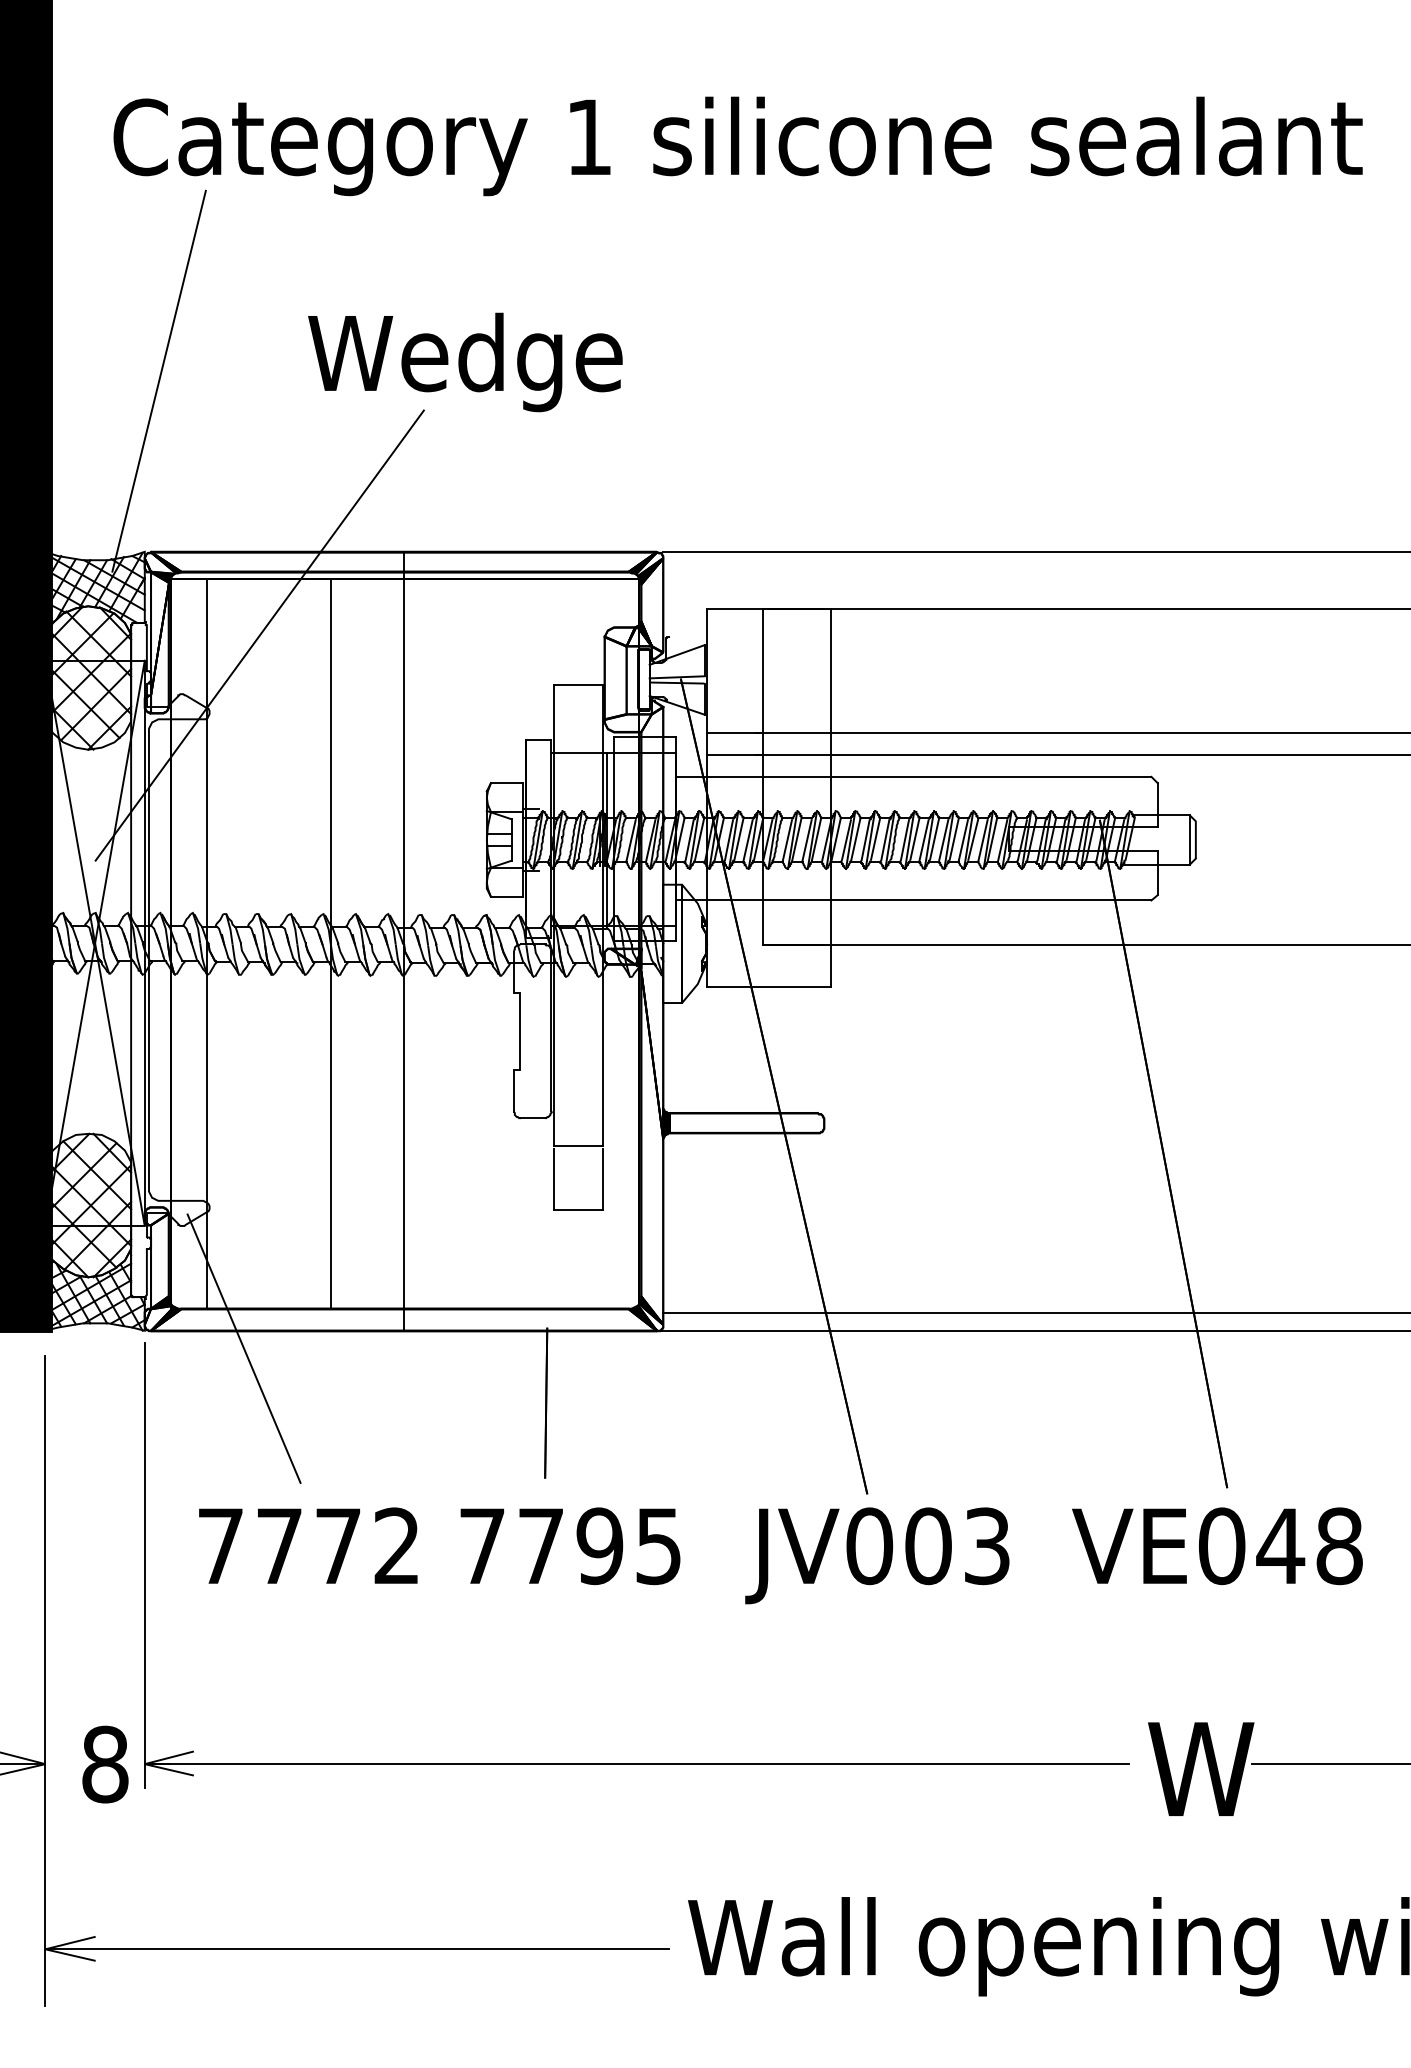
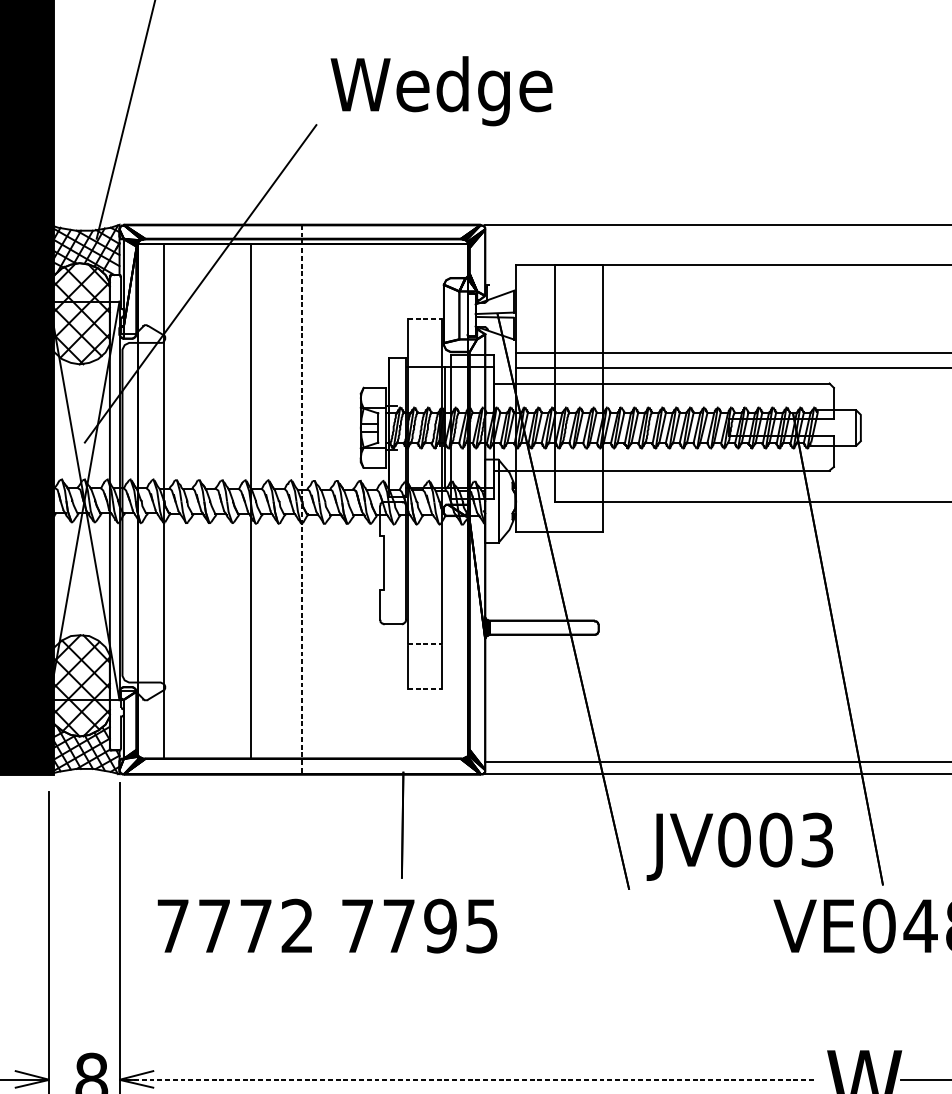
text: (465, 362) -> (441, 91), moved
line: (578, 684) -> (425, 318), solid -> dashed
line: (404, 941) -> (302, 499), solid -> dashed
line: (578, 1146) -> (425, 644), solid -> dashed
line: (578, 1210) -> (425, 689), solid -> dashed
line: (243, 1348) -> (189, 786), removed
text: (877, 1555) -> (740, 846), moved
line: (636, 1764) -> (466, 1080), solid -> dashed

